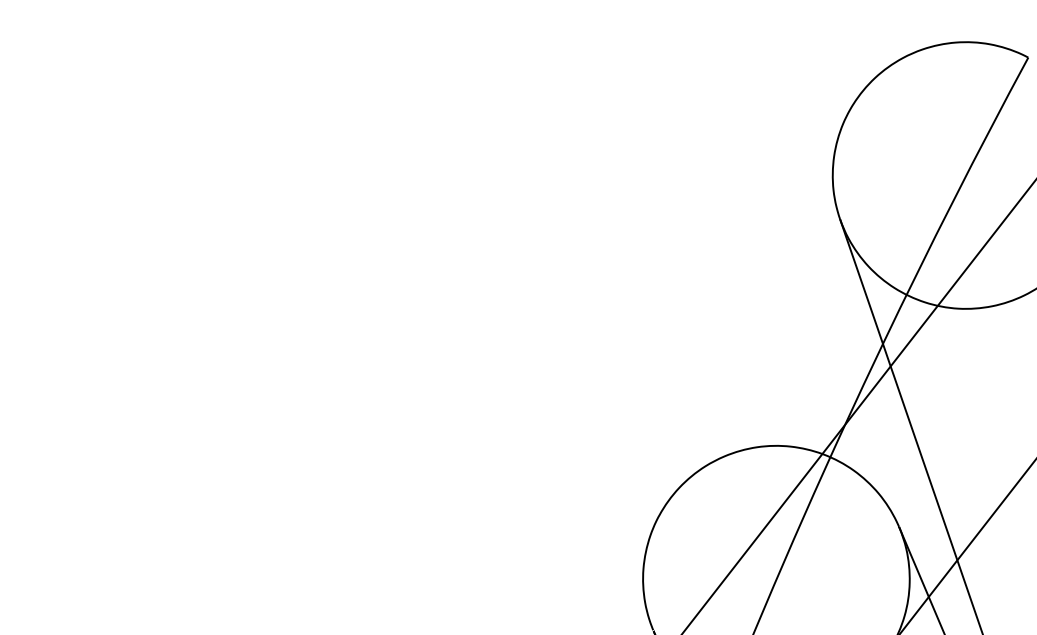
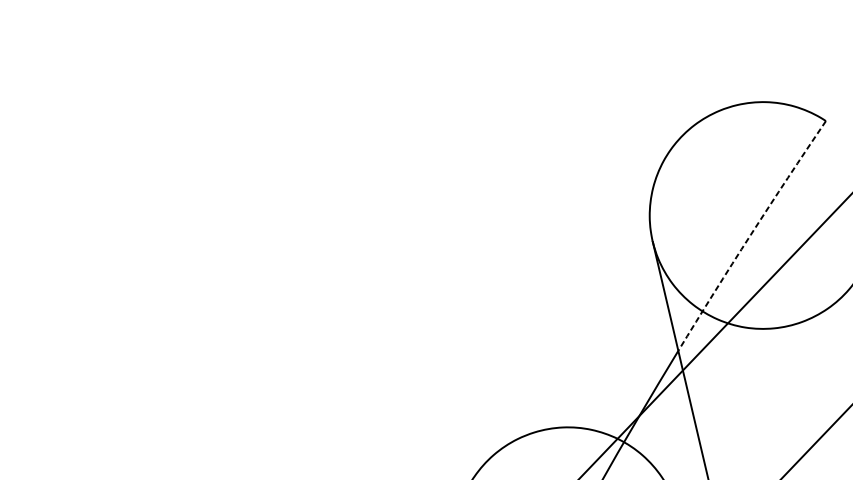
arc: (953, 199) -> (750, 234), solid -> dashed

